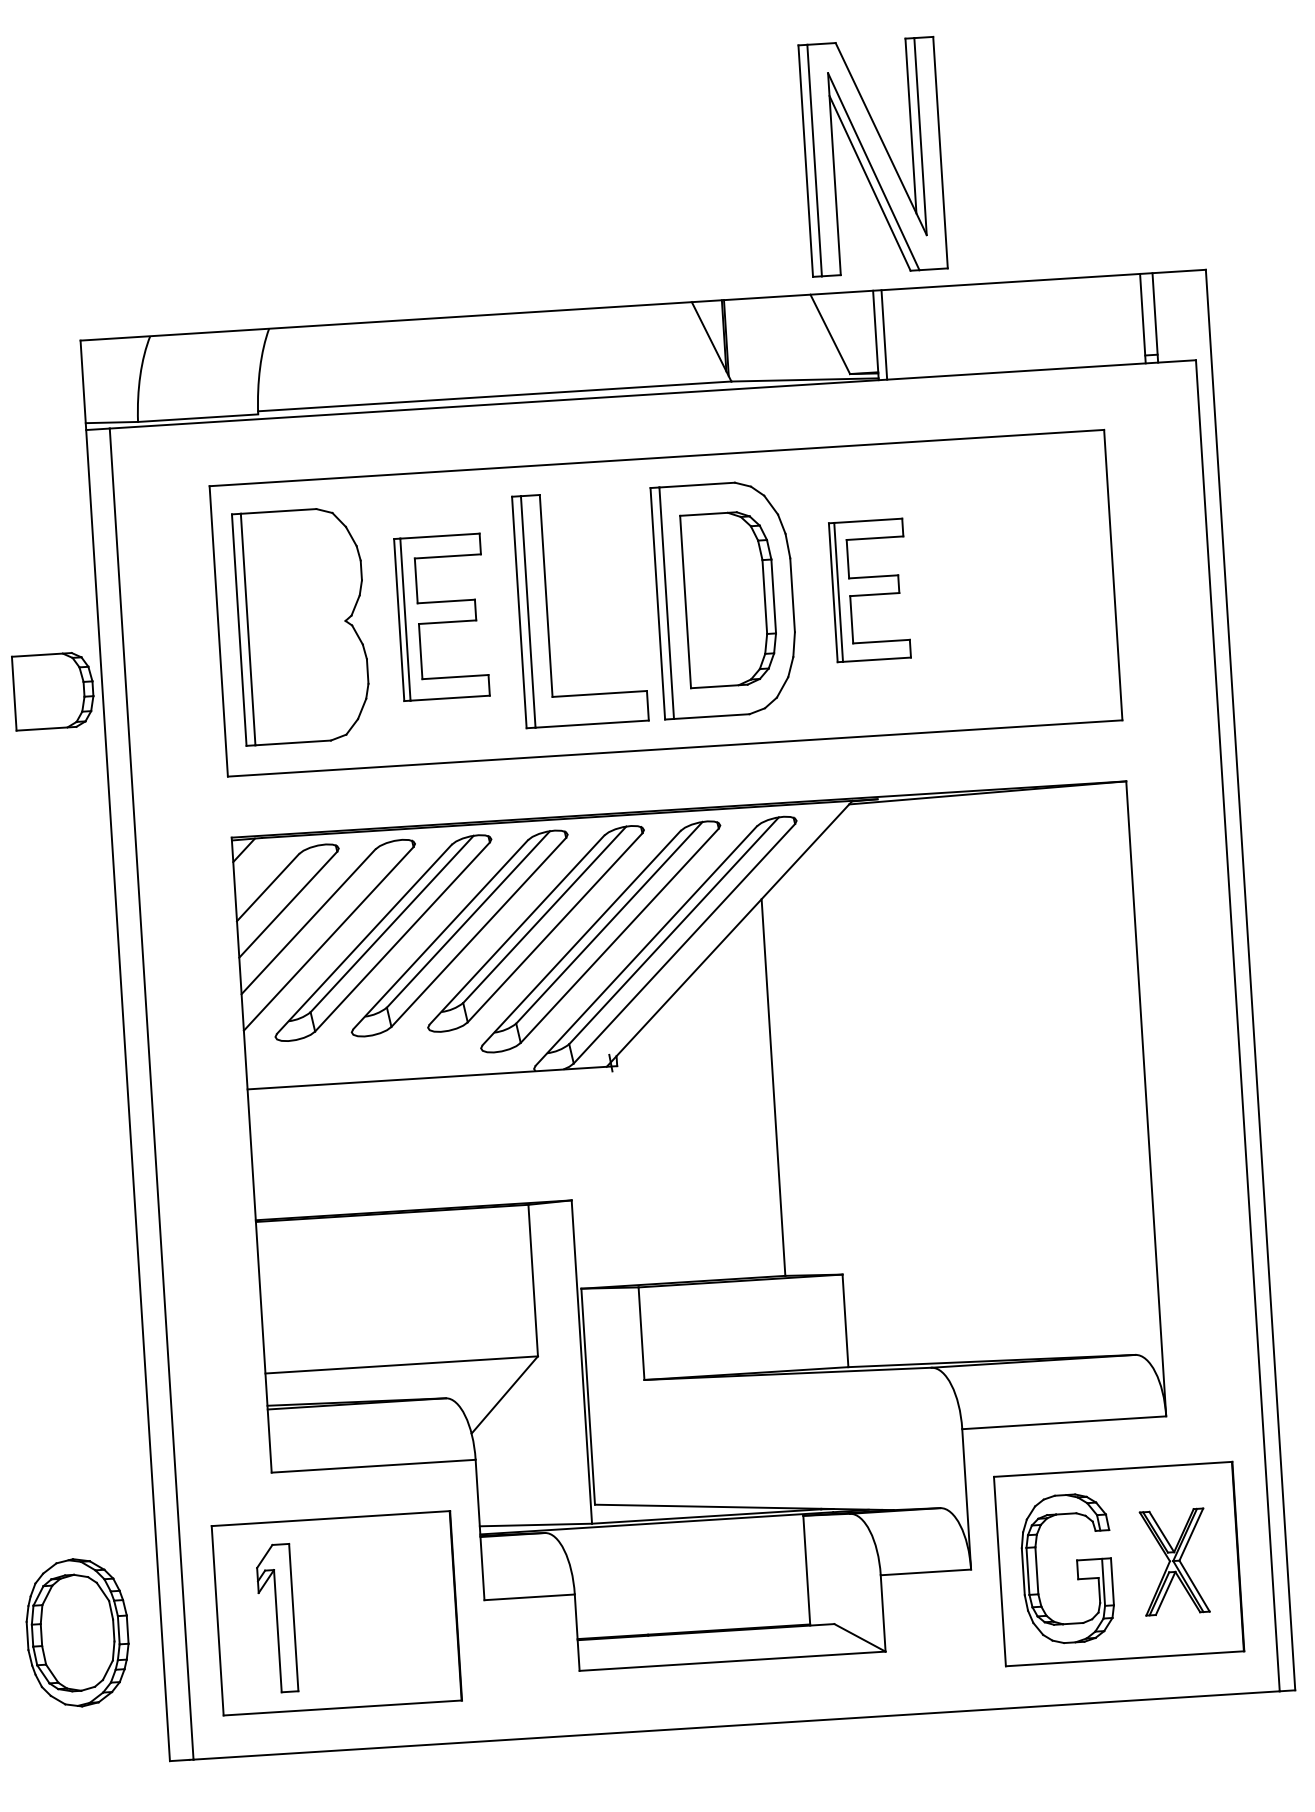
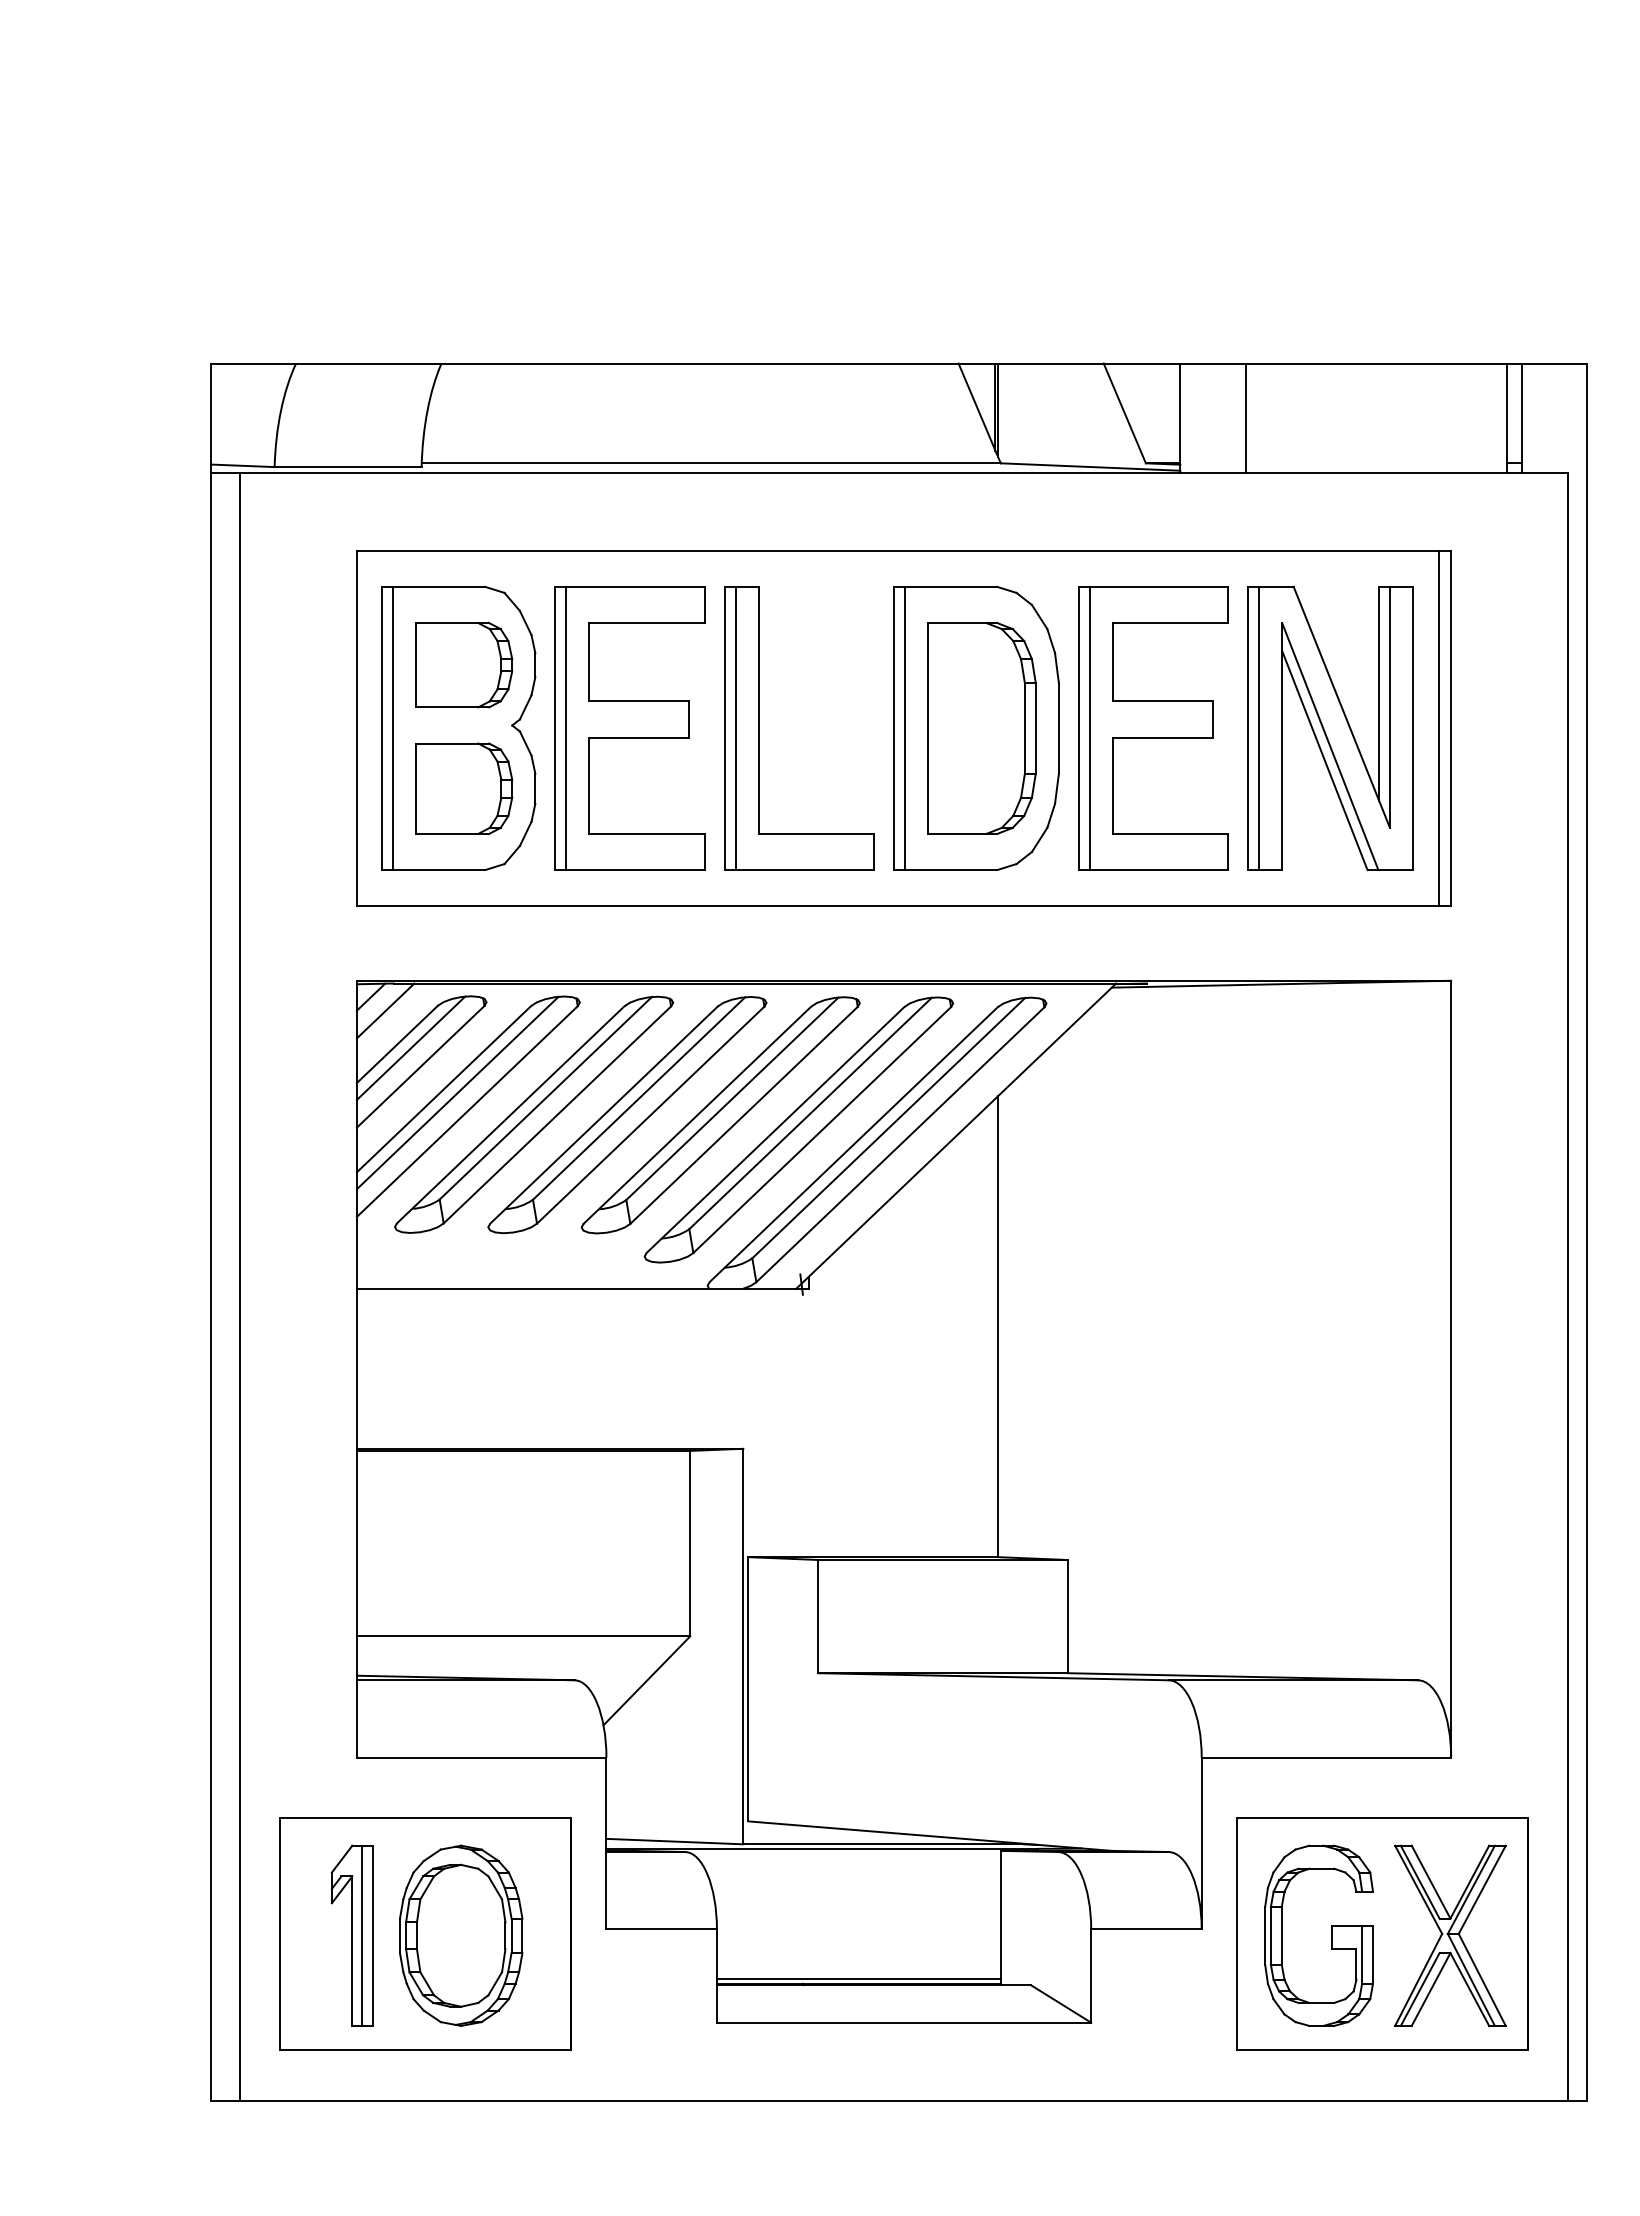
part: (873, 156) -> (1330, 728), moved
line: (884, 334) -> (1245, 417), moved
part: (303, 574) -> (464, 665), added
line: (1103, 575) -> (1439, 728), added
part: (869, 590) -> (1153, 728), size x1.67
part: (441, 617) -> (629, 728), size x1.43
part: (53, 691) -> (464, 788), moved
line: (256, 860) -> (385, 1010), added
line: (278, 889) -> (410, 1047), added
line: (319, 923) -> (457, 1092), added
part: (1174, 1561) -> (1450, 1935), size x1.43
line: (284, 1617) -> (361, 1935), added
line: (693, 1628) -> (858, 1979), added
part: (77, 1632) -> (461, 1935), moved

